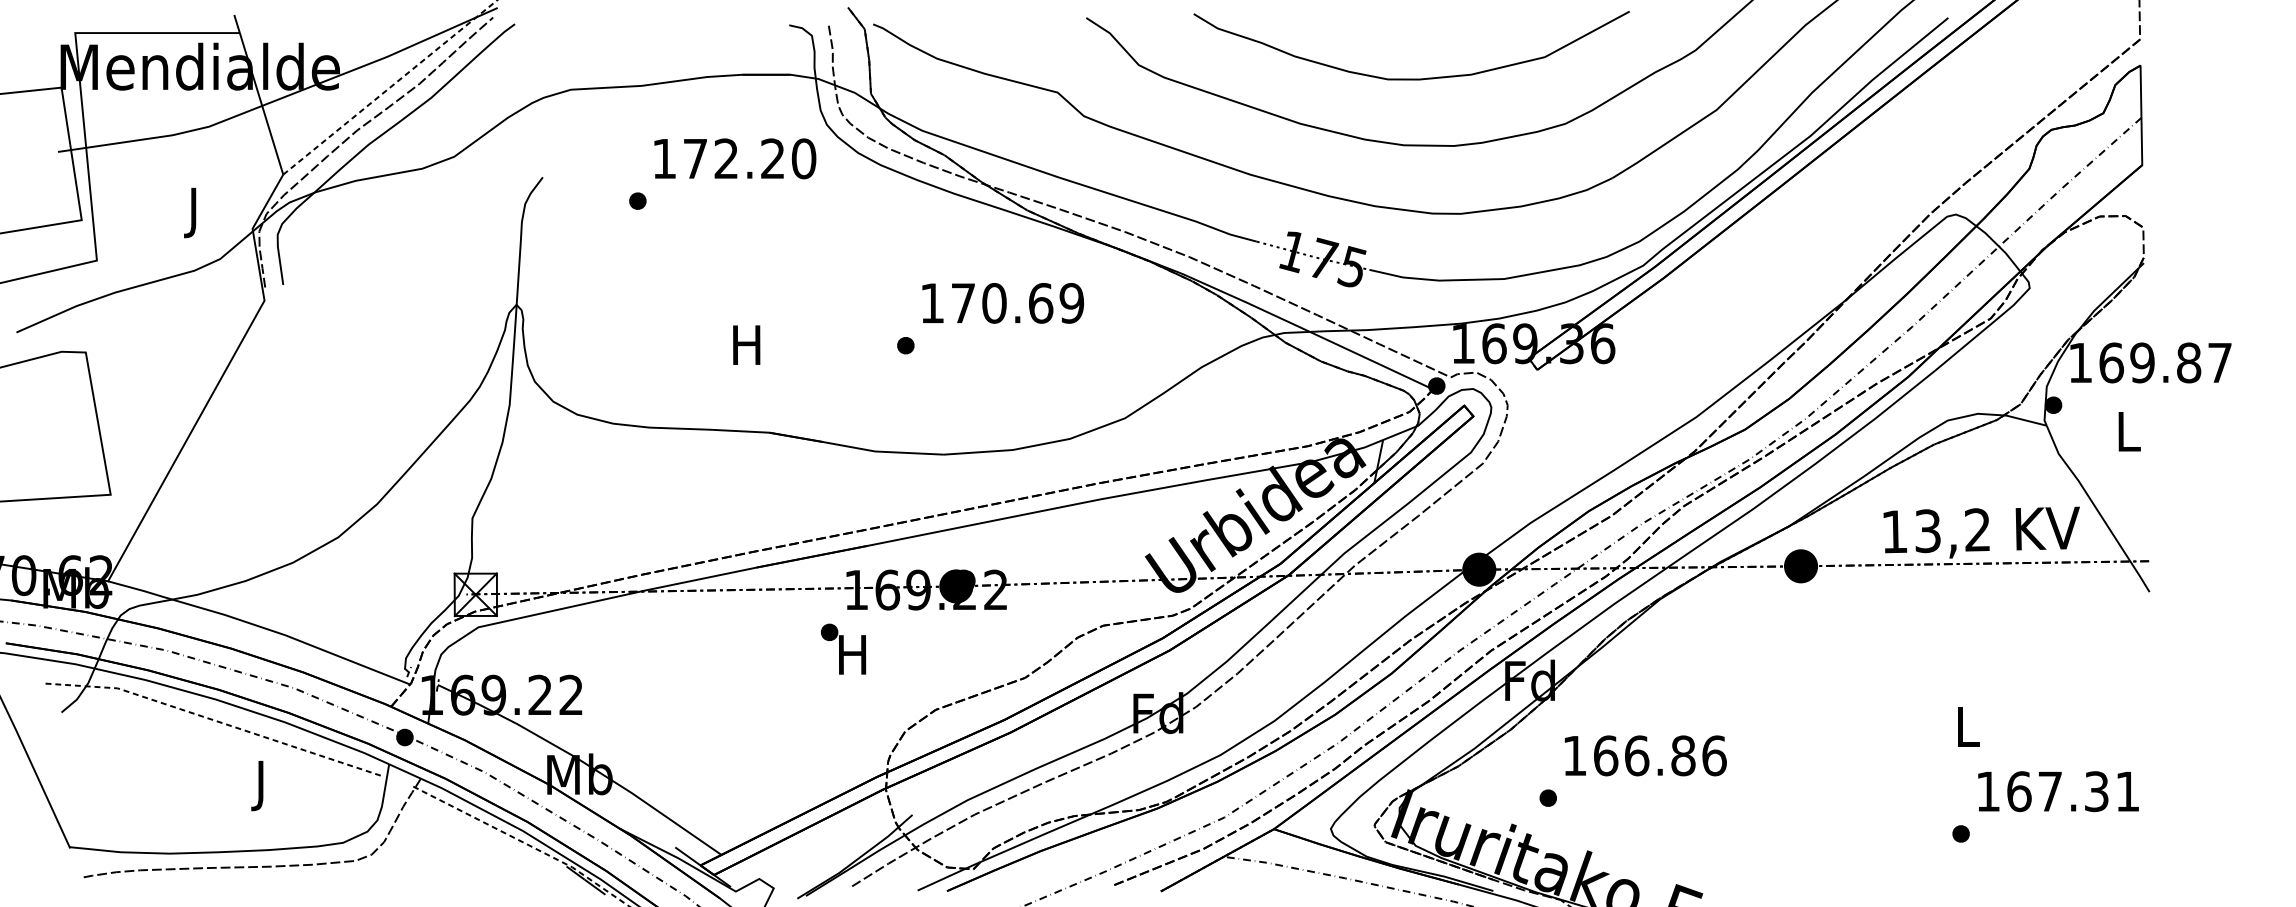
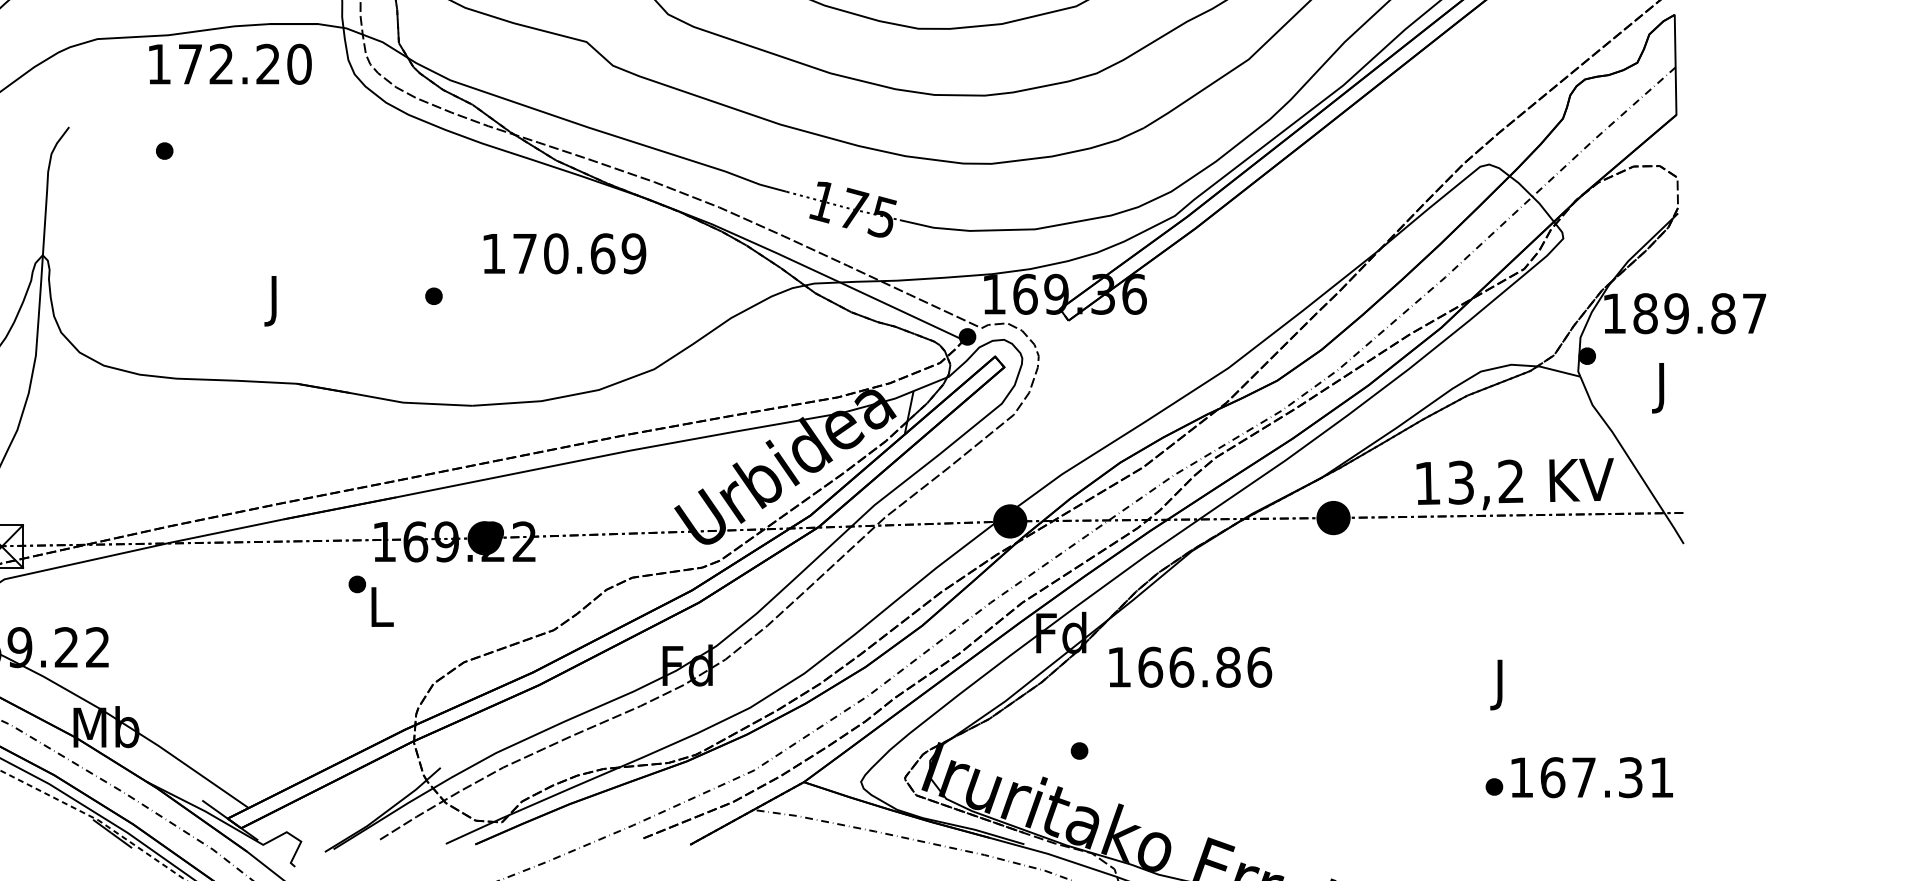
text: (735, 158) -> (230, 64), moved
text: (1003, 303) -> (565, 253), moved
text: (746, 350) -> (273, 301), H -> J
text: (2111, 362) -> (1645, 313), 169.87 -> 189.87
text: (2129, 437) -> (1663, 388), L -> J
text: (852, 654) -> (380, 606), H -> L
text: (1968, 732) -> (1501, 685), L -> J
text: (1645, 755) -> (1190, 666), moved
text: (2058, 791) -> (1592, 777), moved

